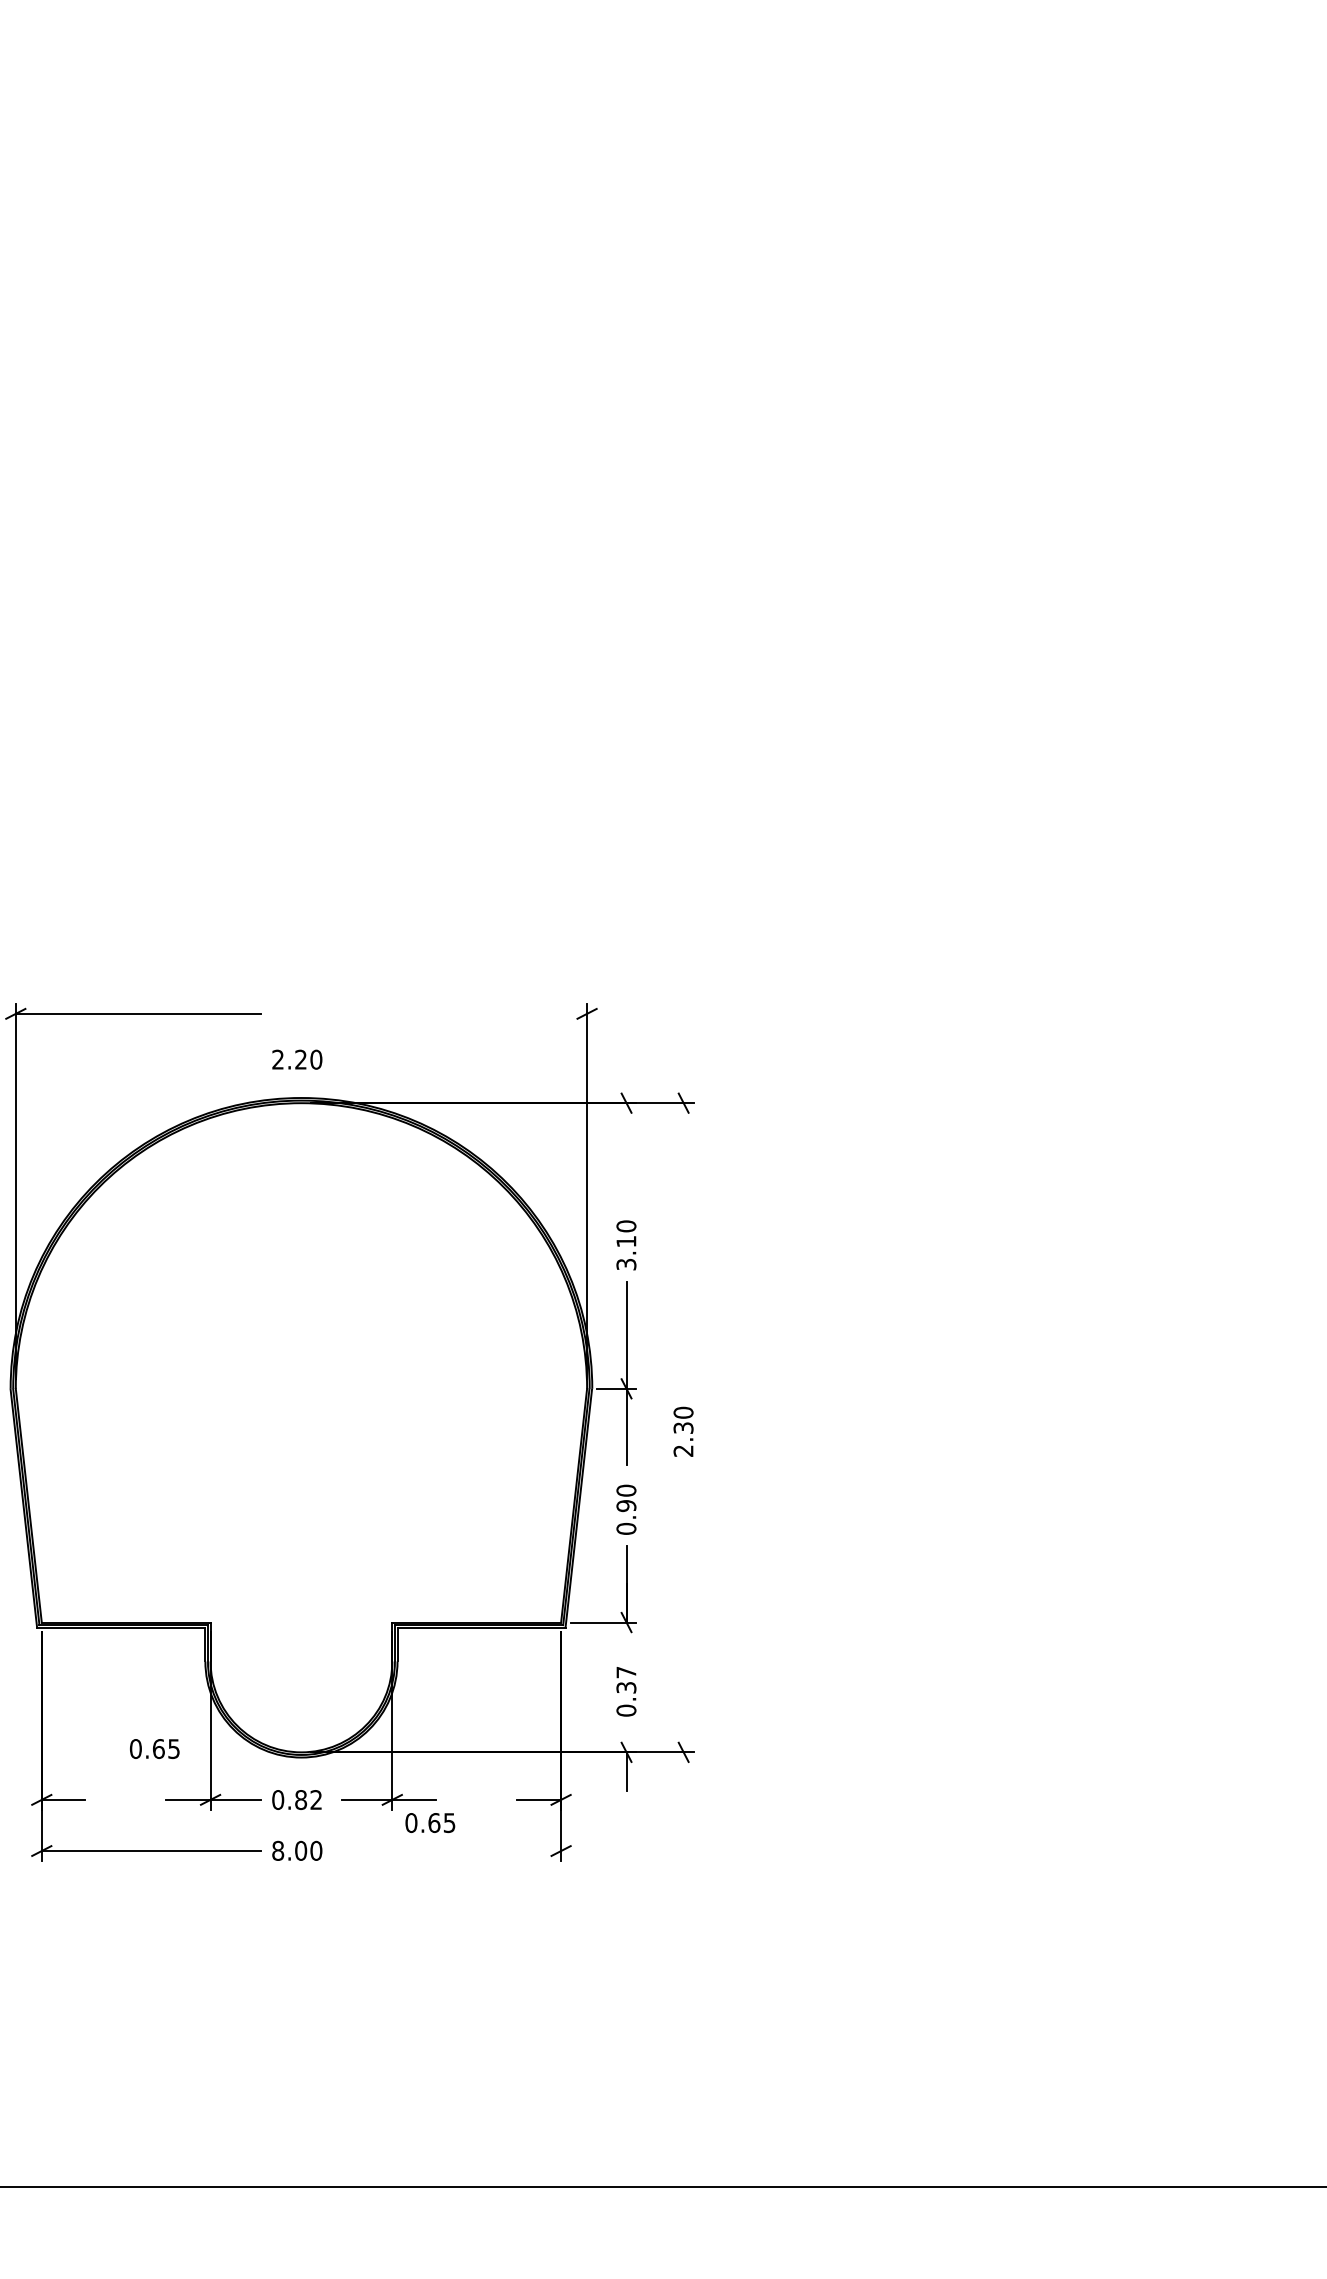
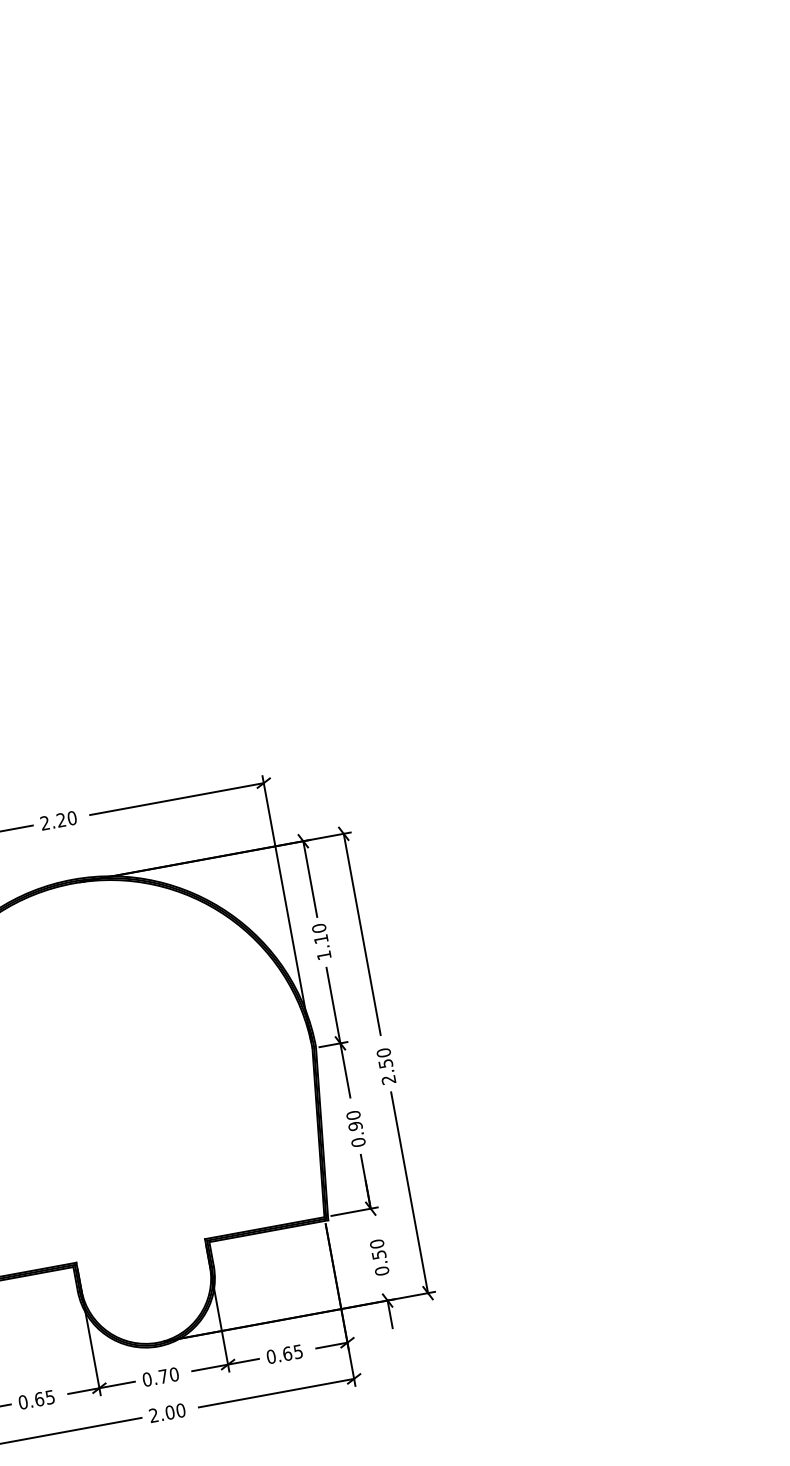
line: (464, 1013) -> (176, 798), added
text: (297, 1059) -> (58, 820), moved
line: (626, 1156) -> (310, 878), added
line: (683, 1245) -> (362, 934), added
text: (626, 1264) -> (324, 955), 3.10 -> 1.10
text: (682, 1427) -> (385, 1063), 2.30 -> 2.50
line: (683, 1610) -> (409, 1192), added
text: (626, 1679) -> (378, 1249), 0.37 -> 0.50
text: (154, 1748) -> (36, 1399), moved
text: (308, 1800) -> (168, 1375), 0.82 -> 0.70
text: (430, 1822) -> (284, 1353), moved
text: (278, 1850) -> (154, 1415), 8.00 -> 2.00
line: (451, 1851) -> (276, 1393), added

